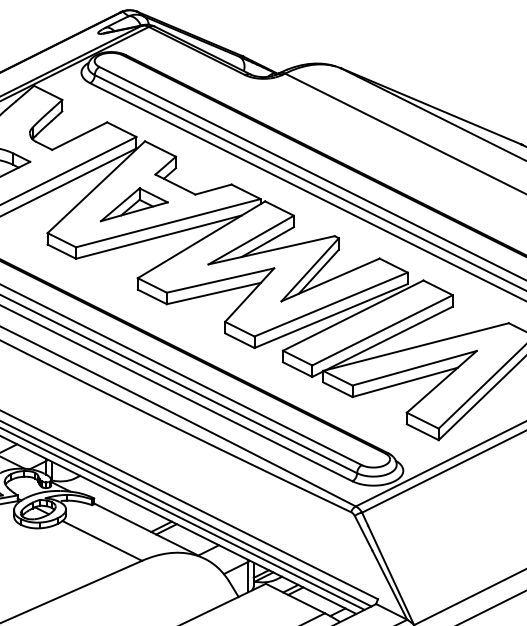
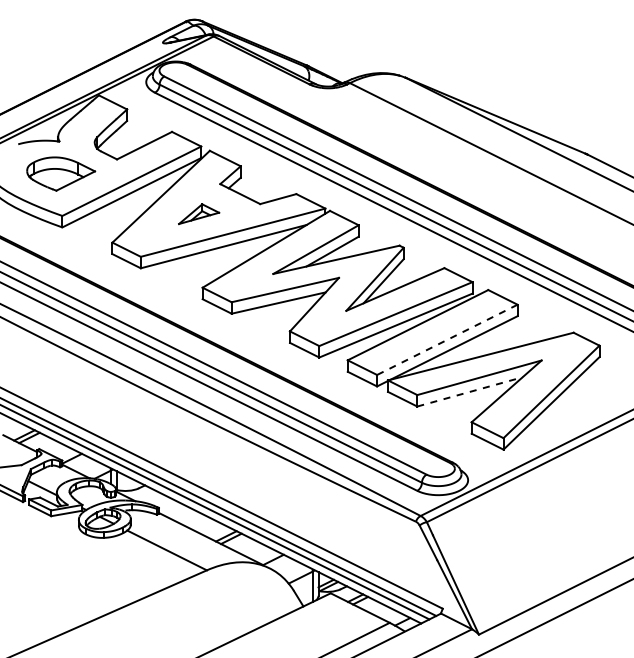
part: (133, 203) -> (198, 213), size x0.6
line: (382, 329) -> (447, 339), solid -> dashed
line: (404, 381) -> (469, 391), solid -> dashed

